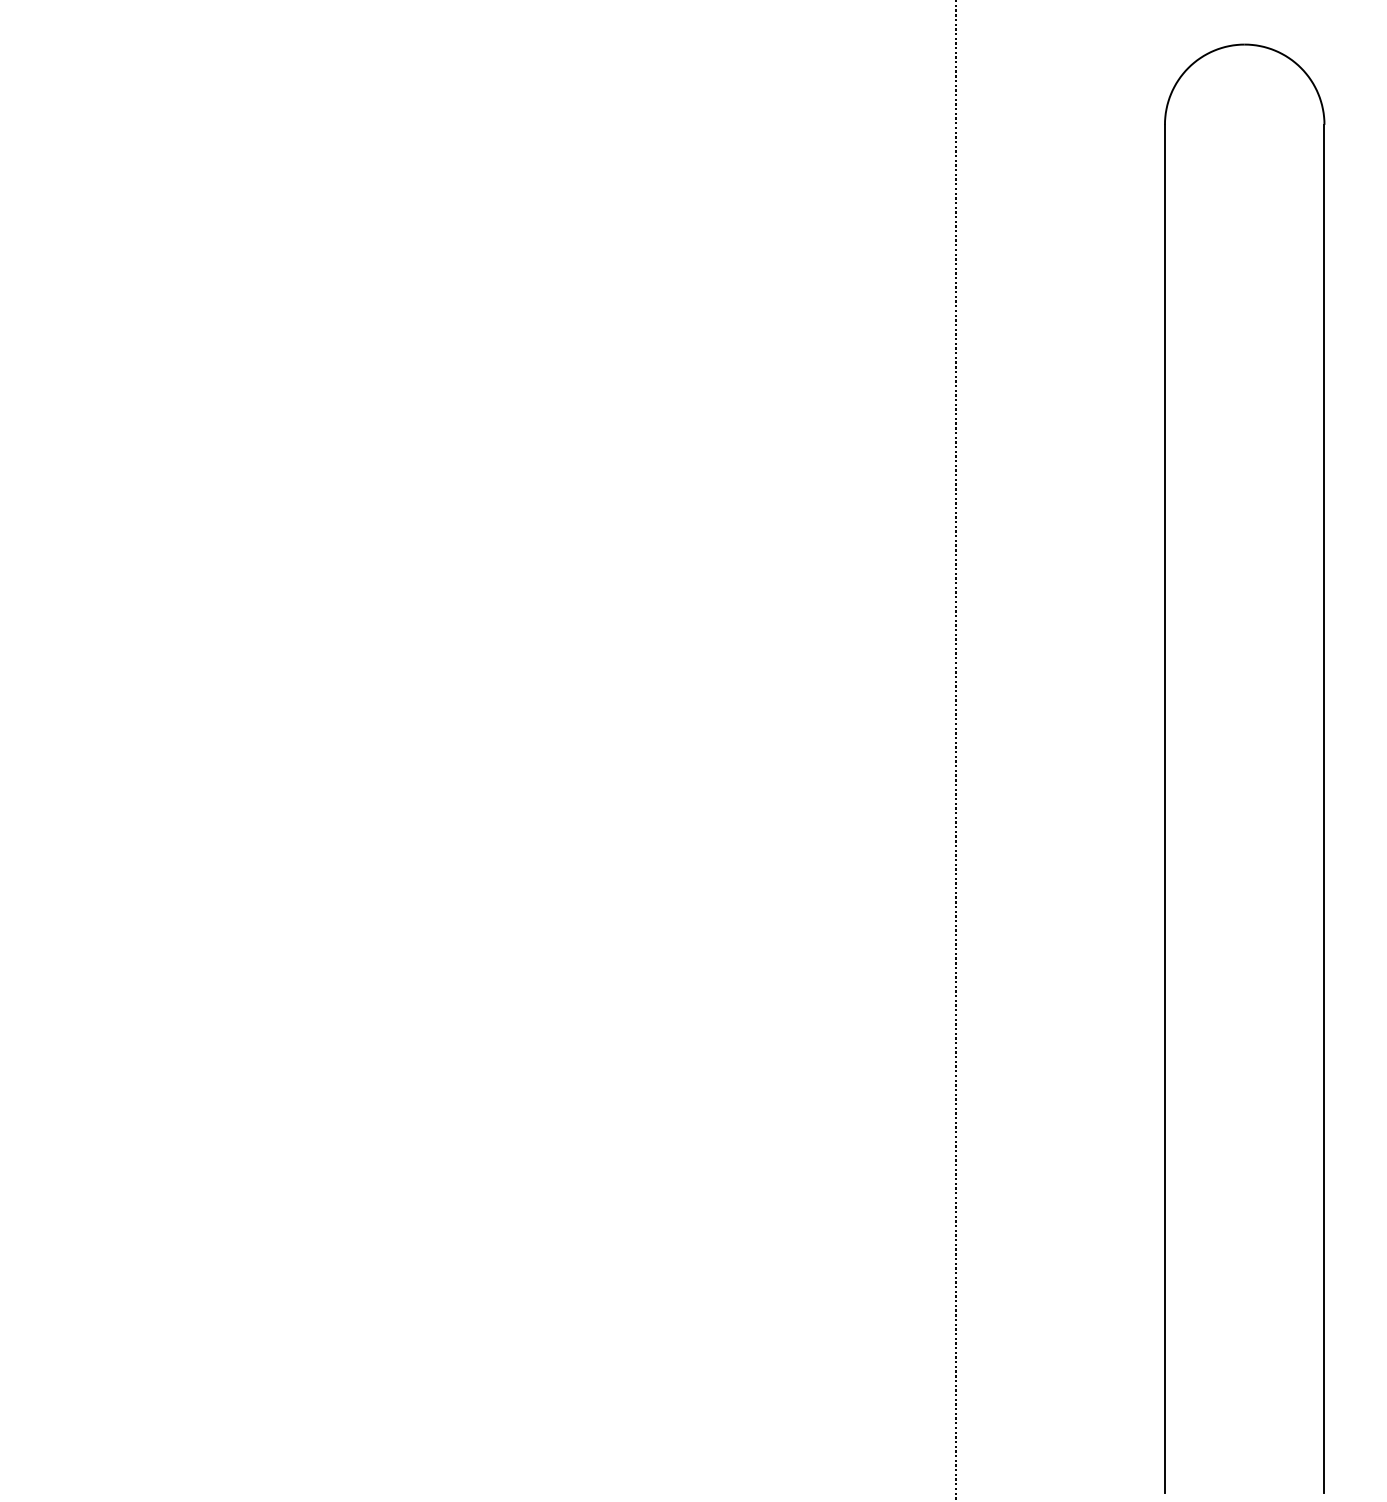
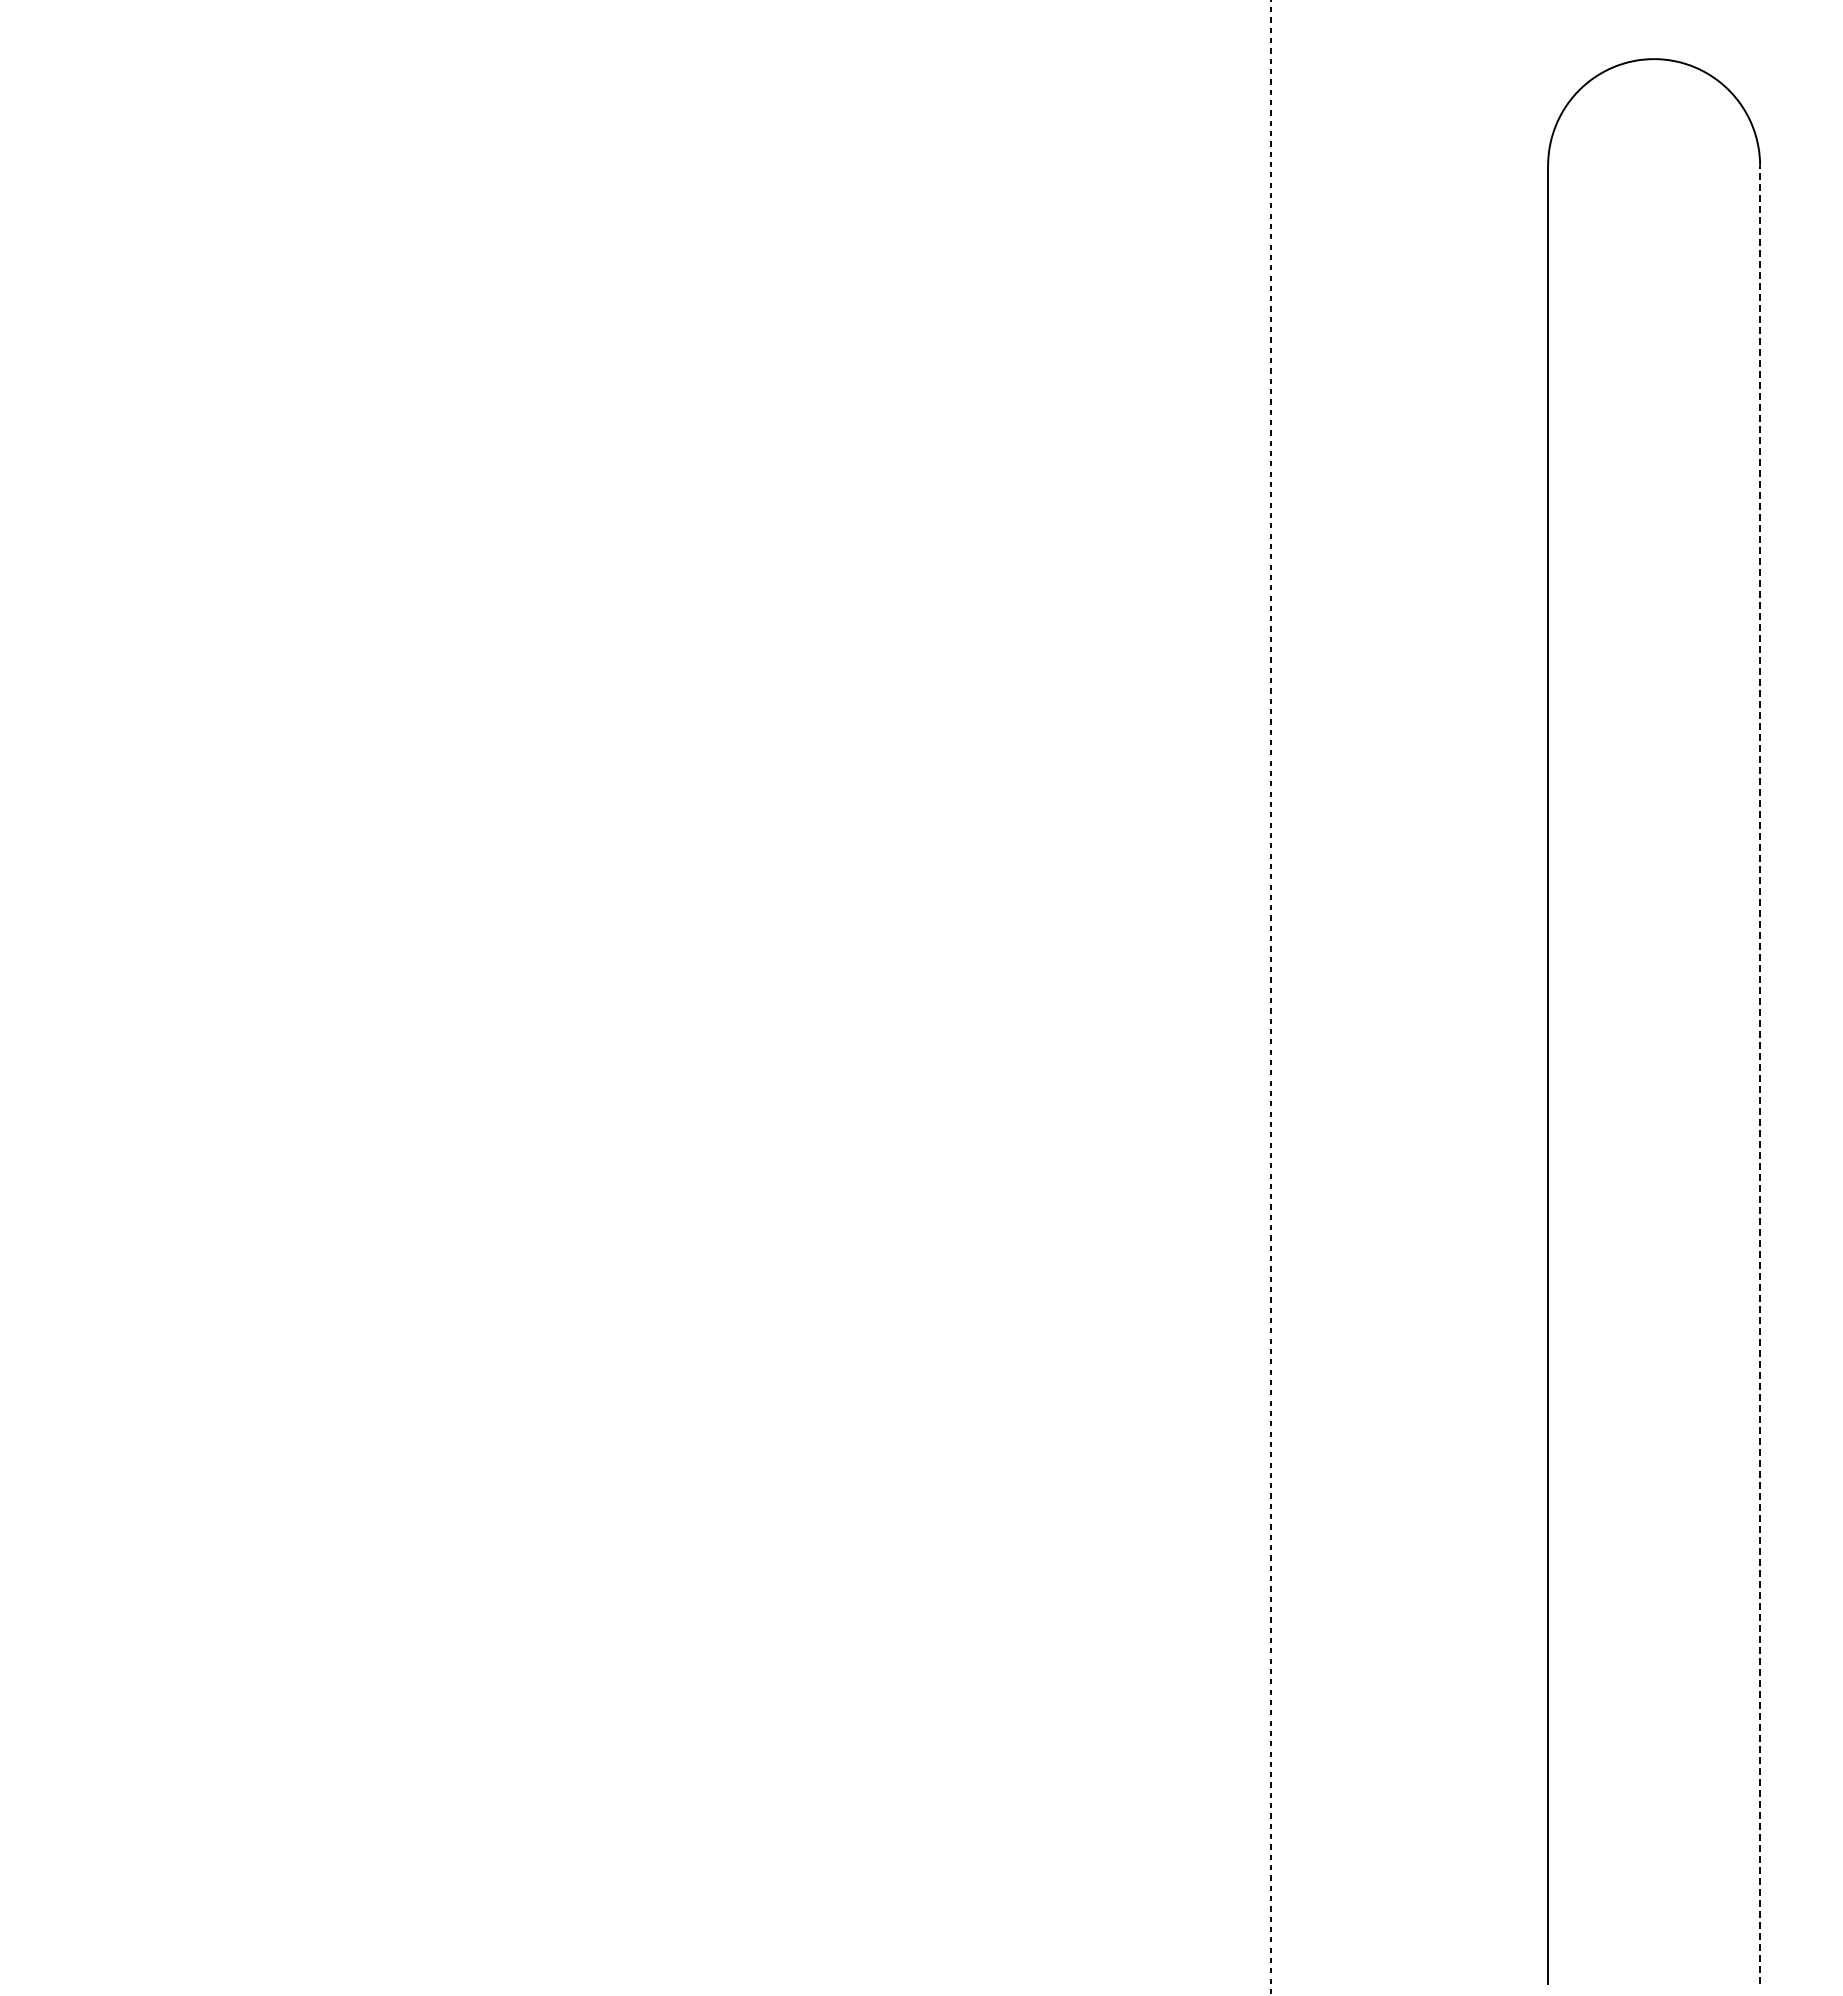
line: (1324, 808) -> (1760, 1074), solid -> dashed

